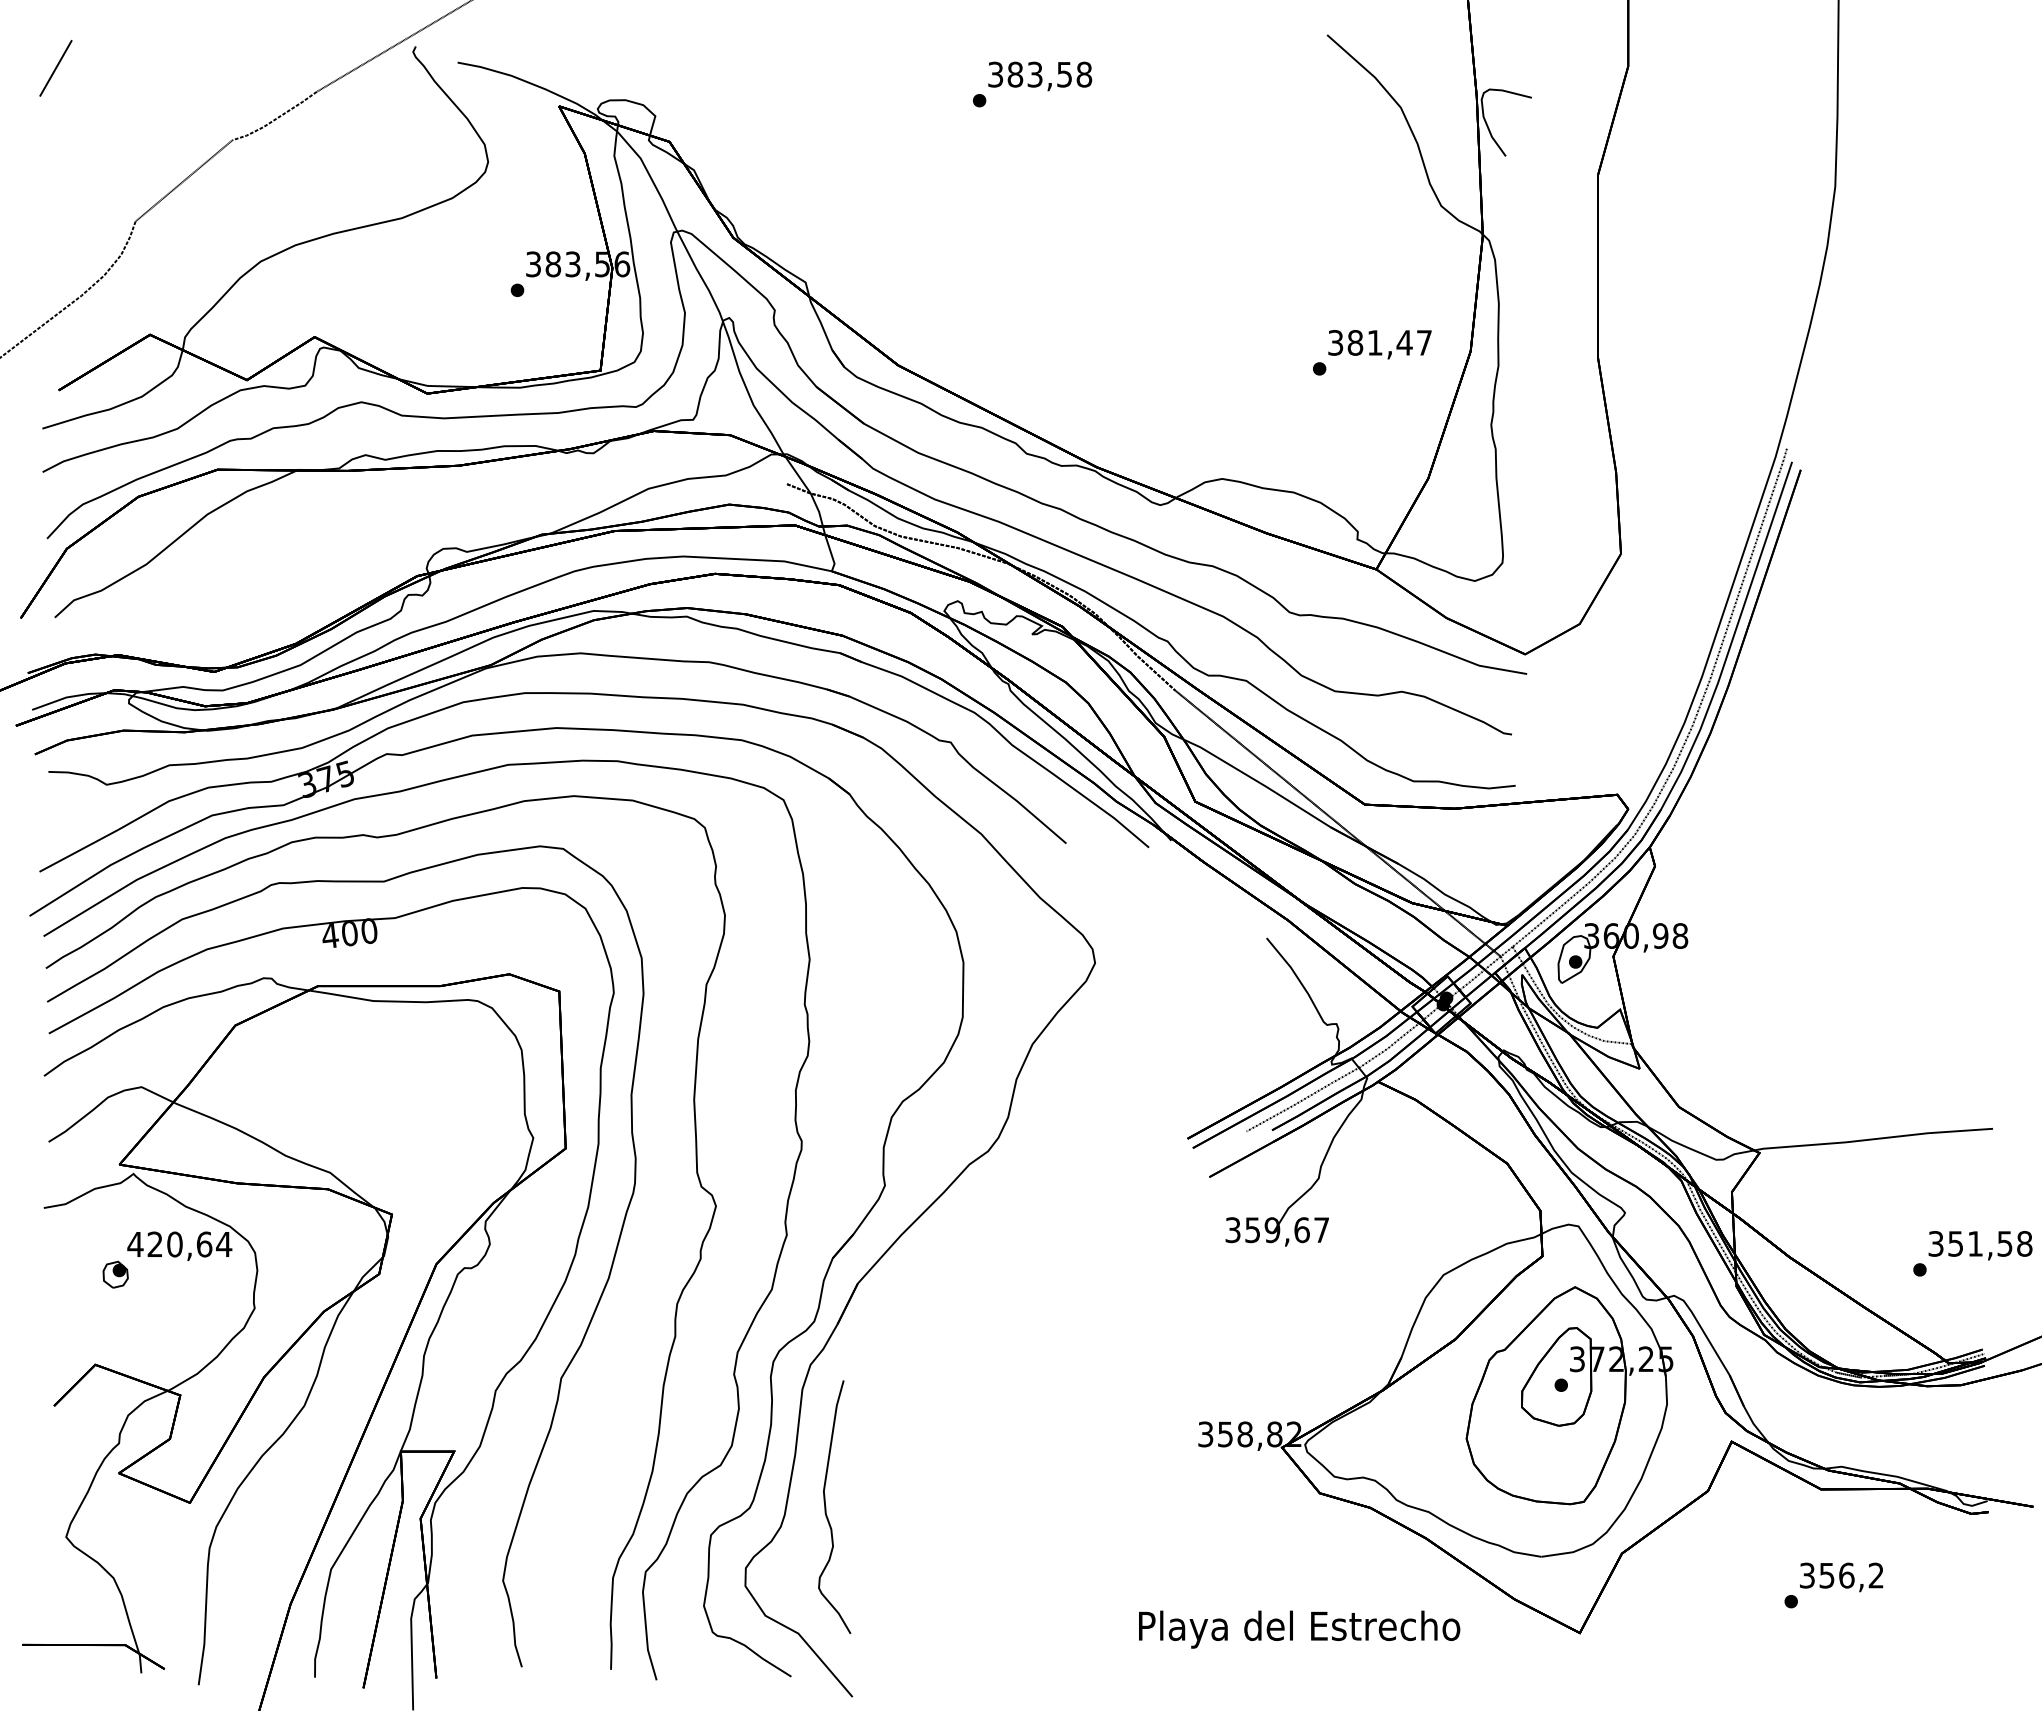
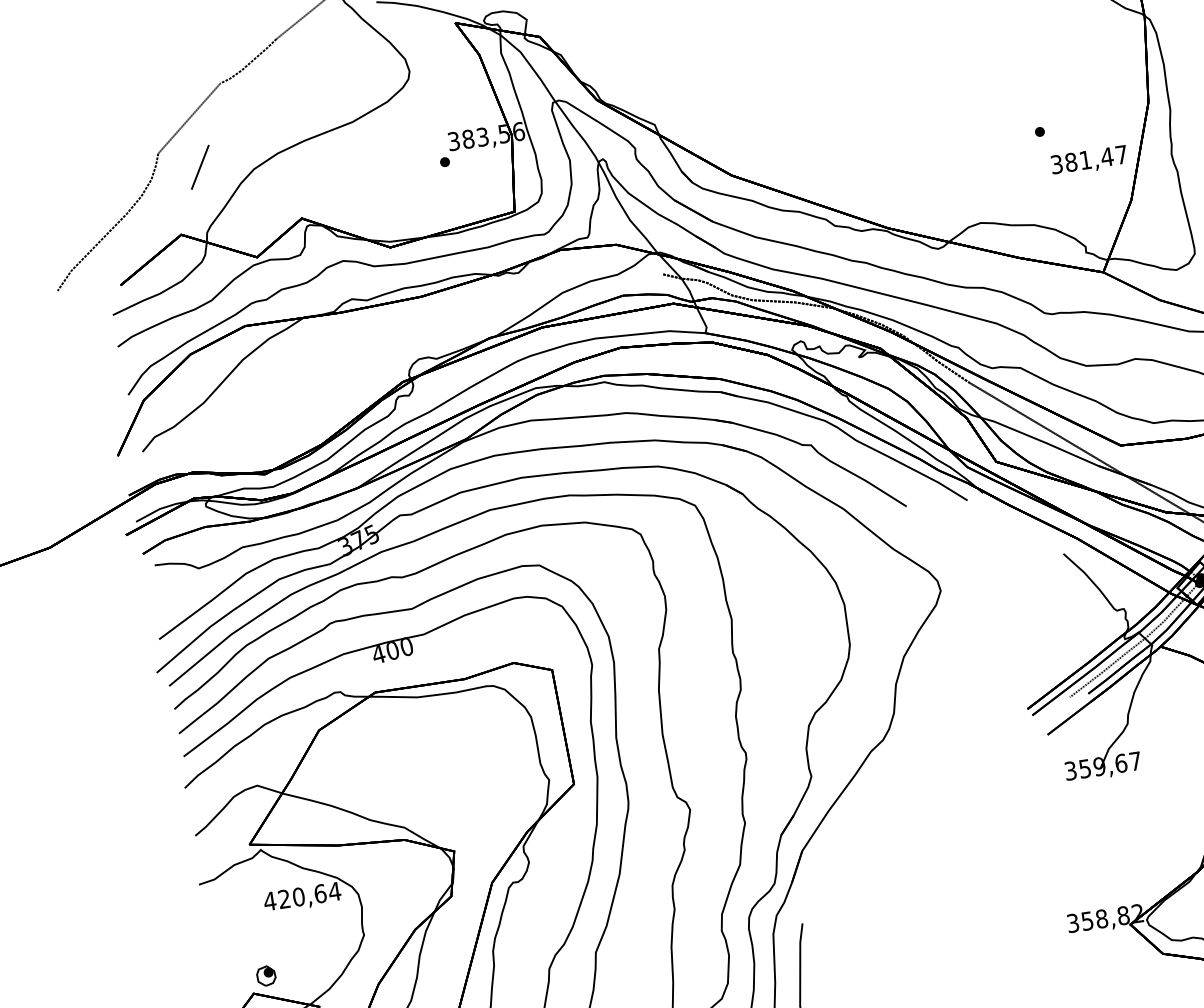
line: (55, 68) -> (199, 167), moved
text: (1379, 344) -> (1089, 160), moved
part: (115, 1274) -> (266, 975), moved

